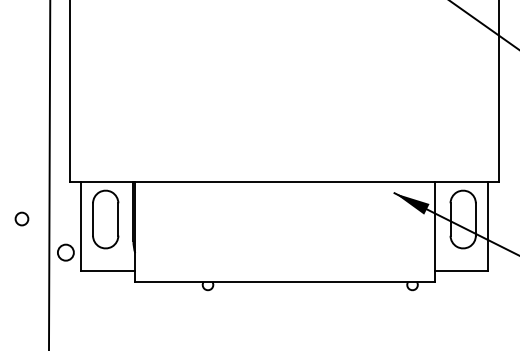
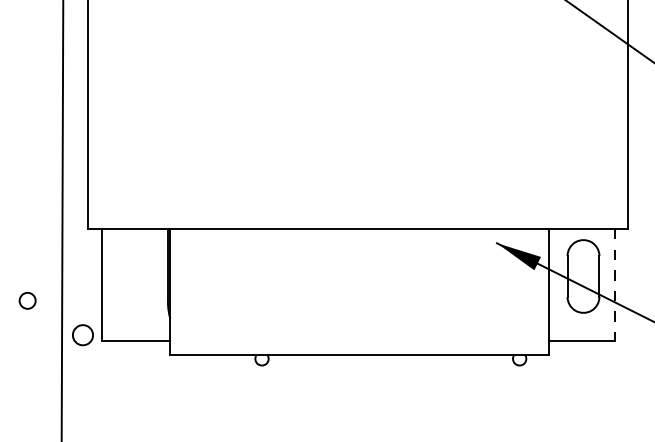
circle: (21, 218) -> (27, 300), moved
part: (105, 219) -> (132, 276), removed
line: (487, 226) -> (614, 285), solid -> dashed
circle: (65, 252) -> (82, 335), moved

